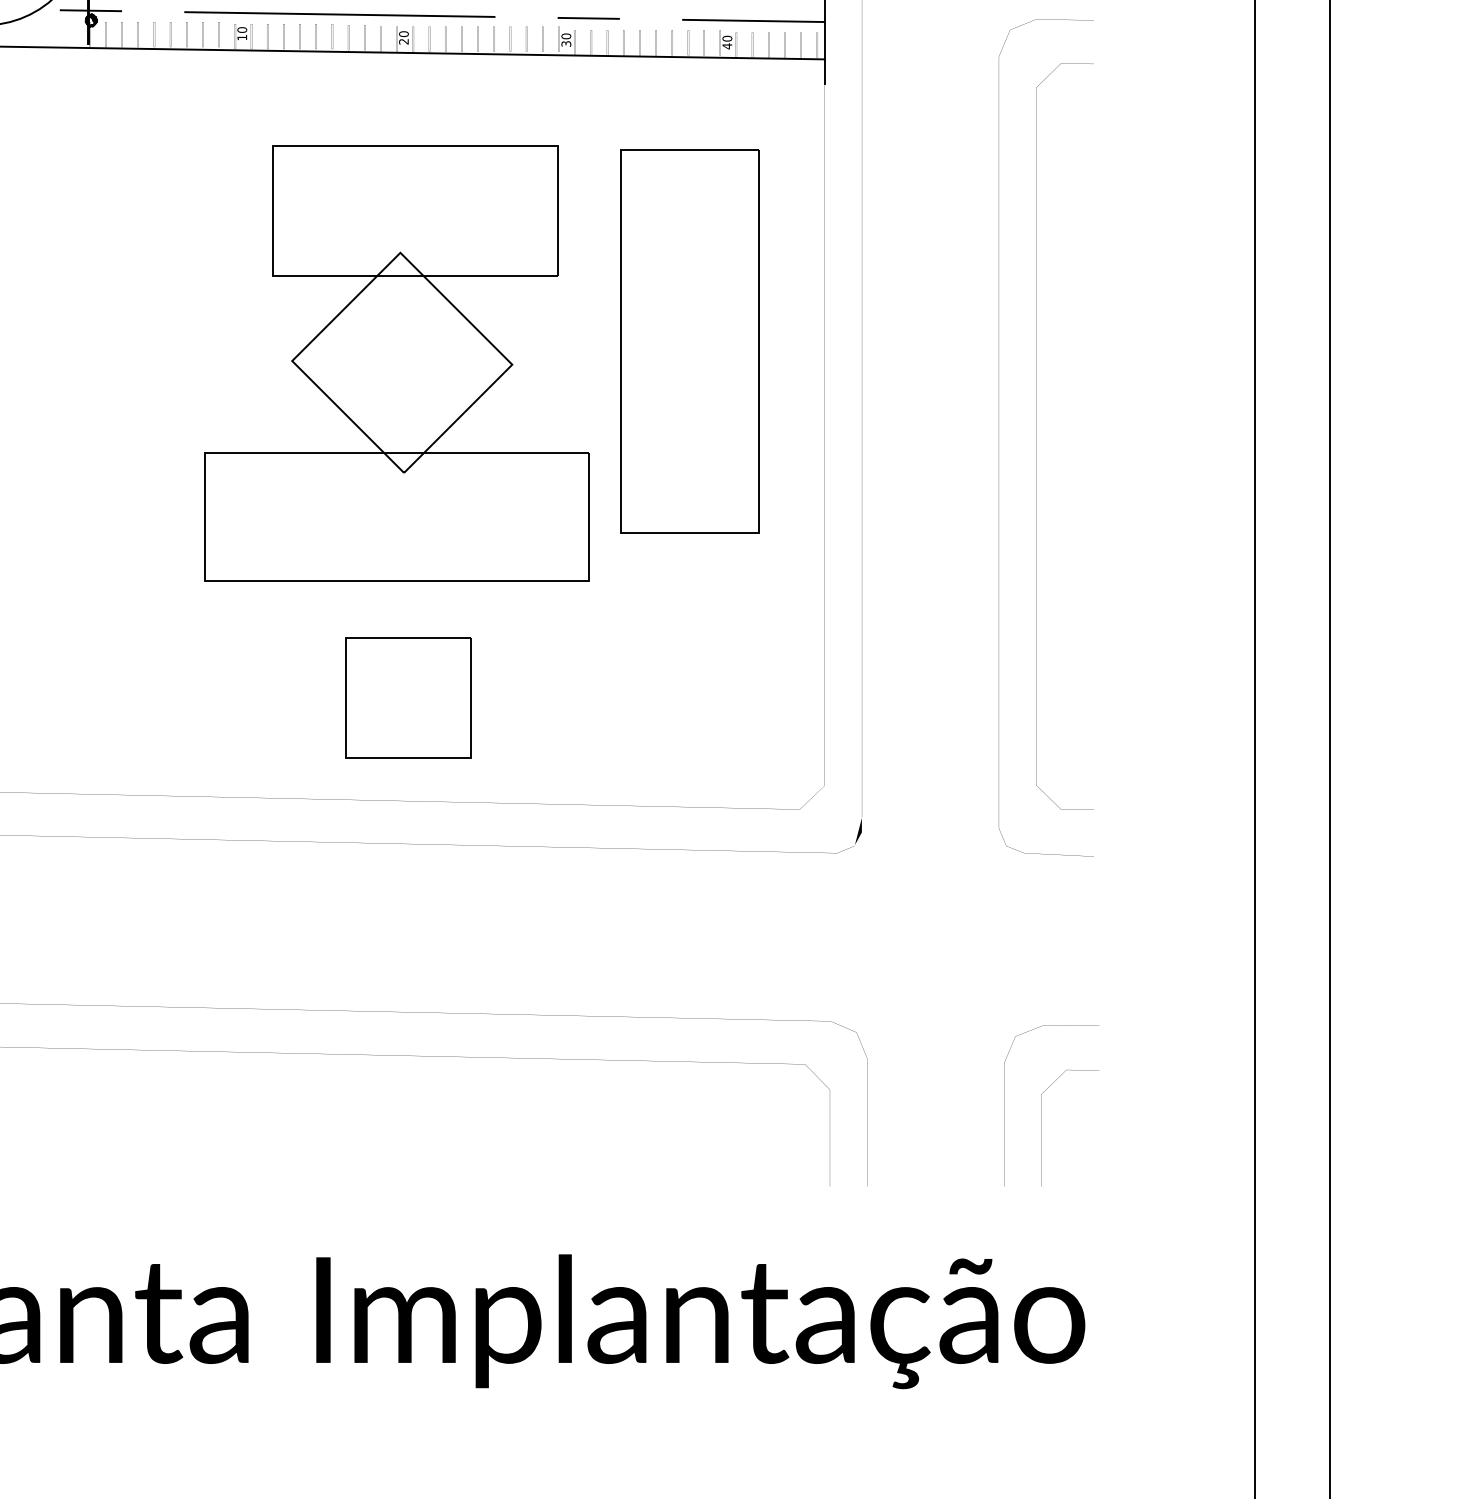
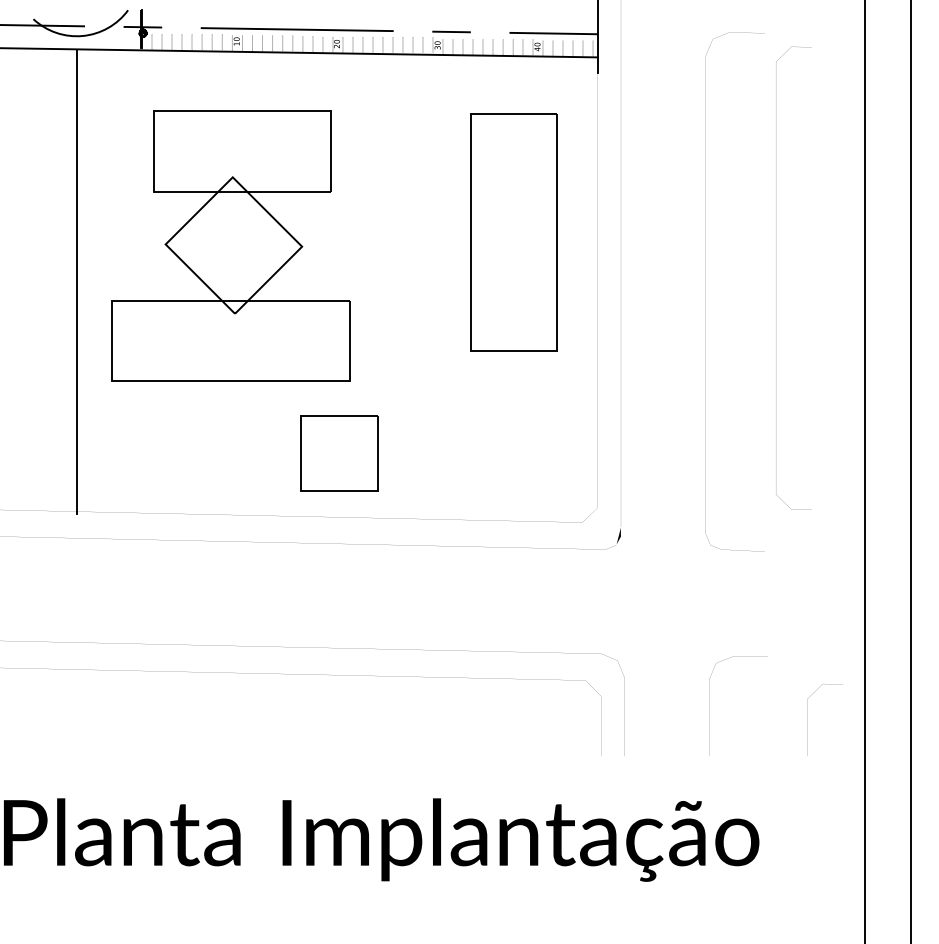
part: (396, 362) -> (230, 245), moved
curve: (1037, 435) -> (776, 277), moved
line: (1041, 1127) -> (807, 719), moved

